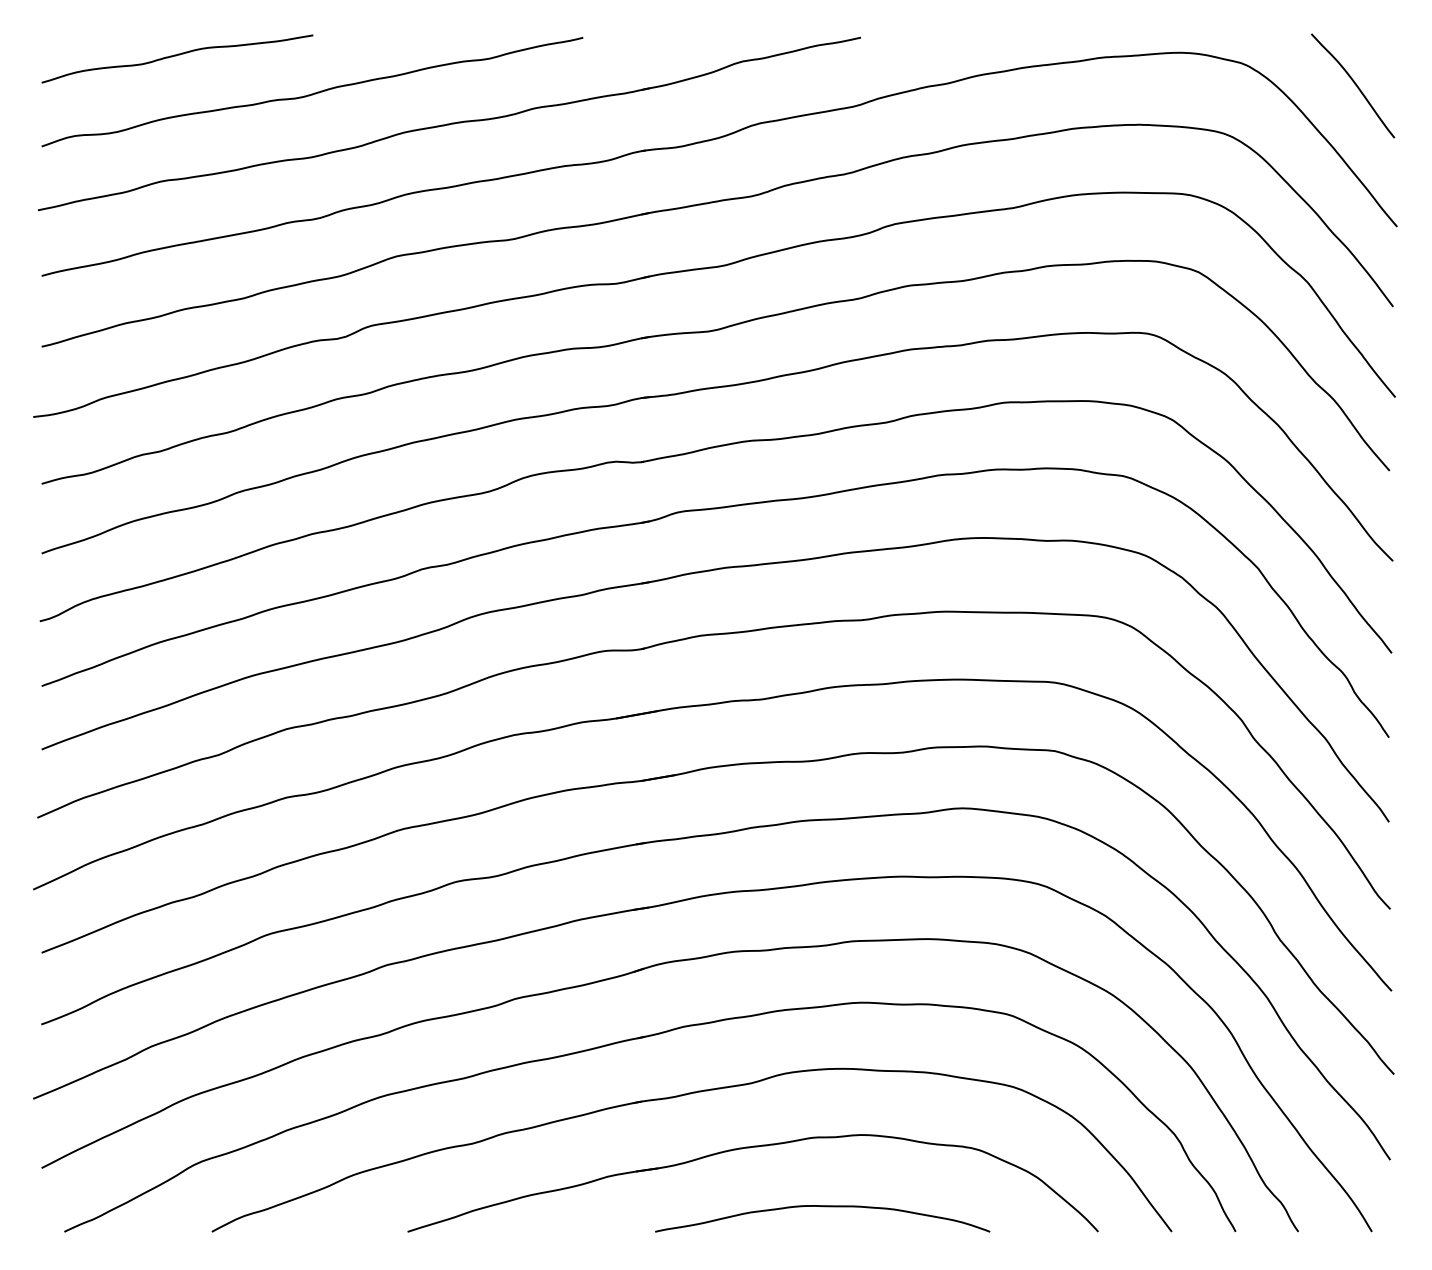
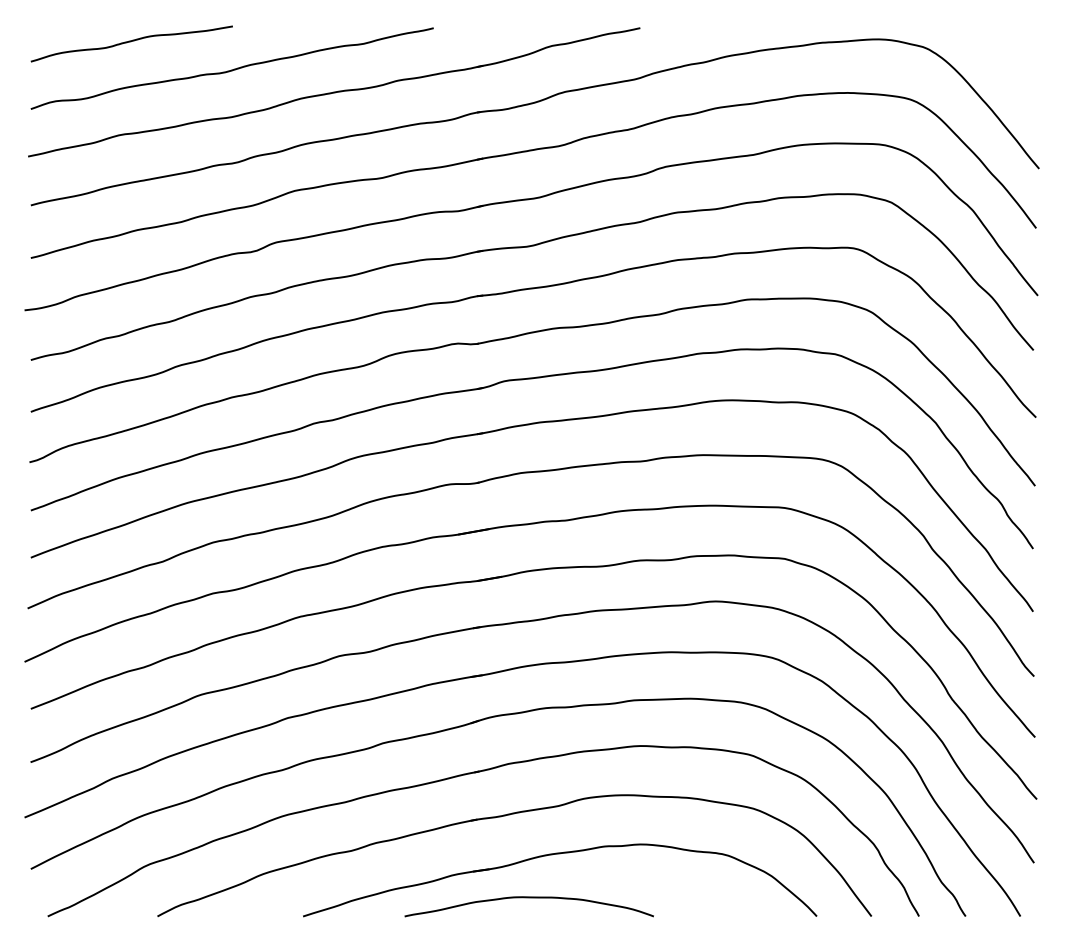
curve: (1354, 84) -> (1007, 62), removed
curve: (823, 1207) -> (529, 898), moved

